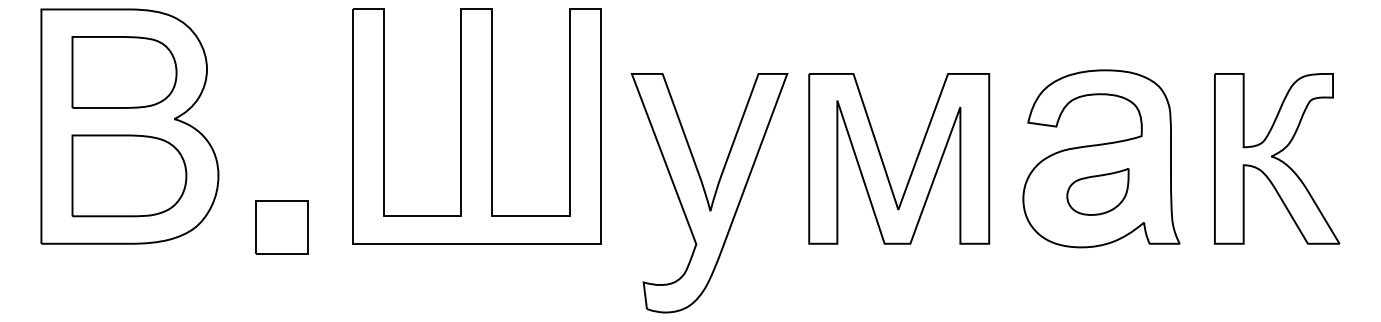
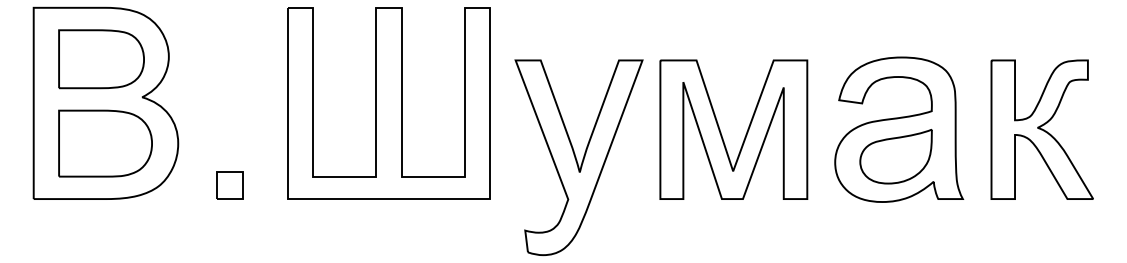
part: (1097, 191) -> (895, 156), size x1.43
part: (281, 227) -> (229, 185), size x0.62

